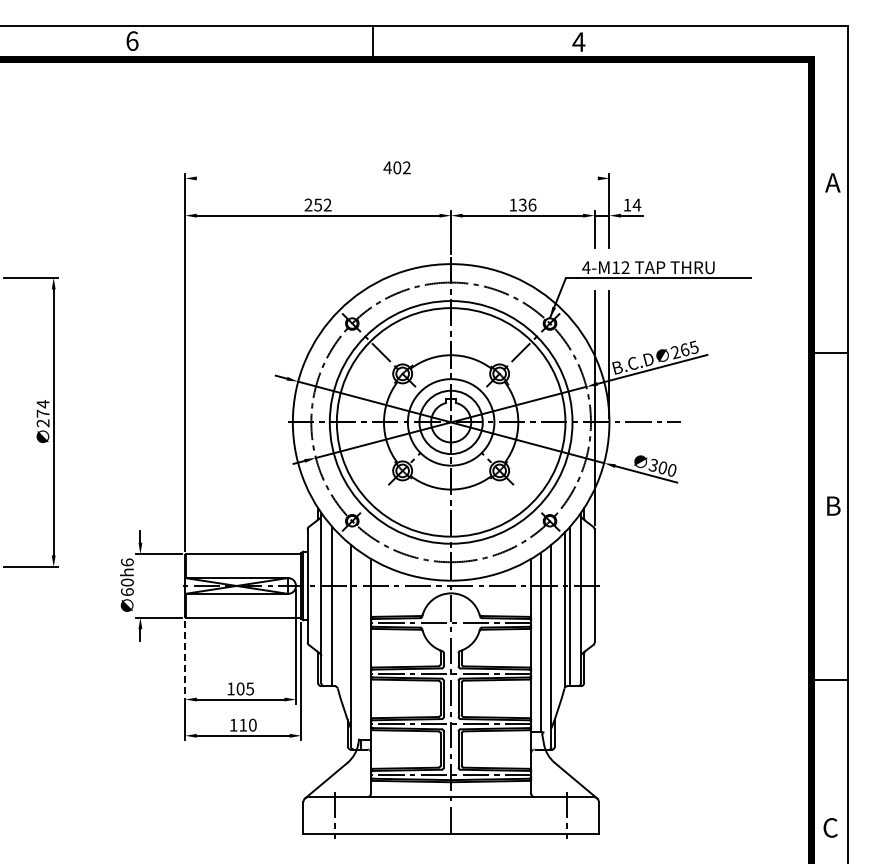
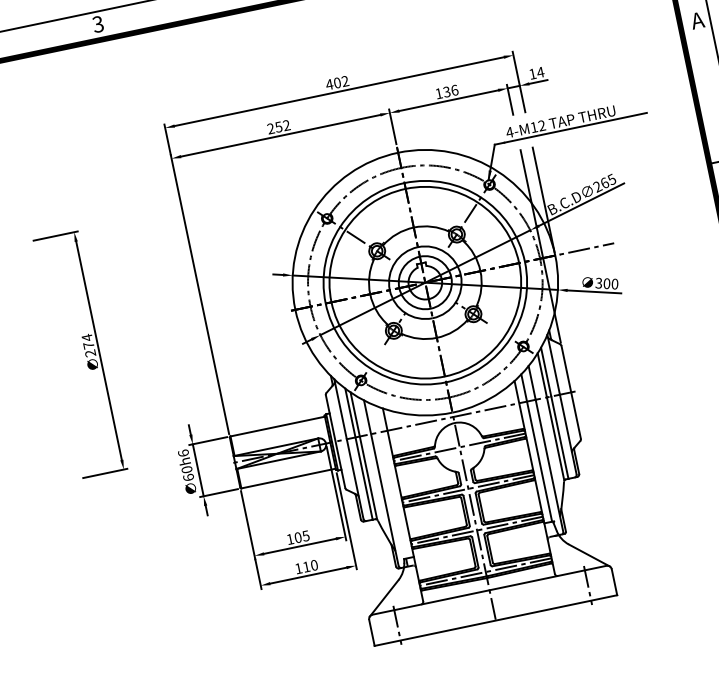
text: (132, 40) -> (98, 23), 6 -> 3
line: (396, 178) -> (338, 91), added
line: (140, 585) -> (198, 469), added
line: (337, 609) -> (364, 455), added
line: (185, 662) -> (248, 525), dashed -> solid

